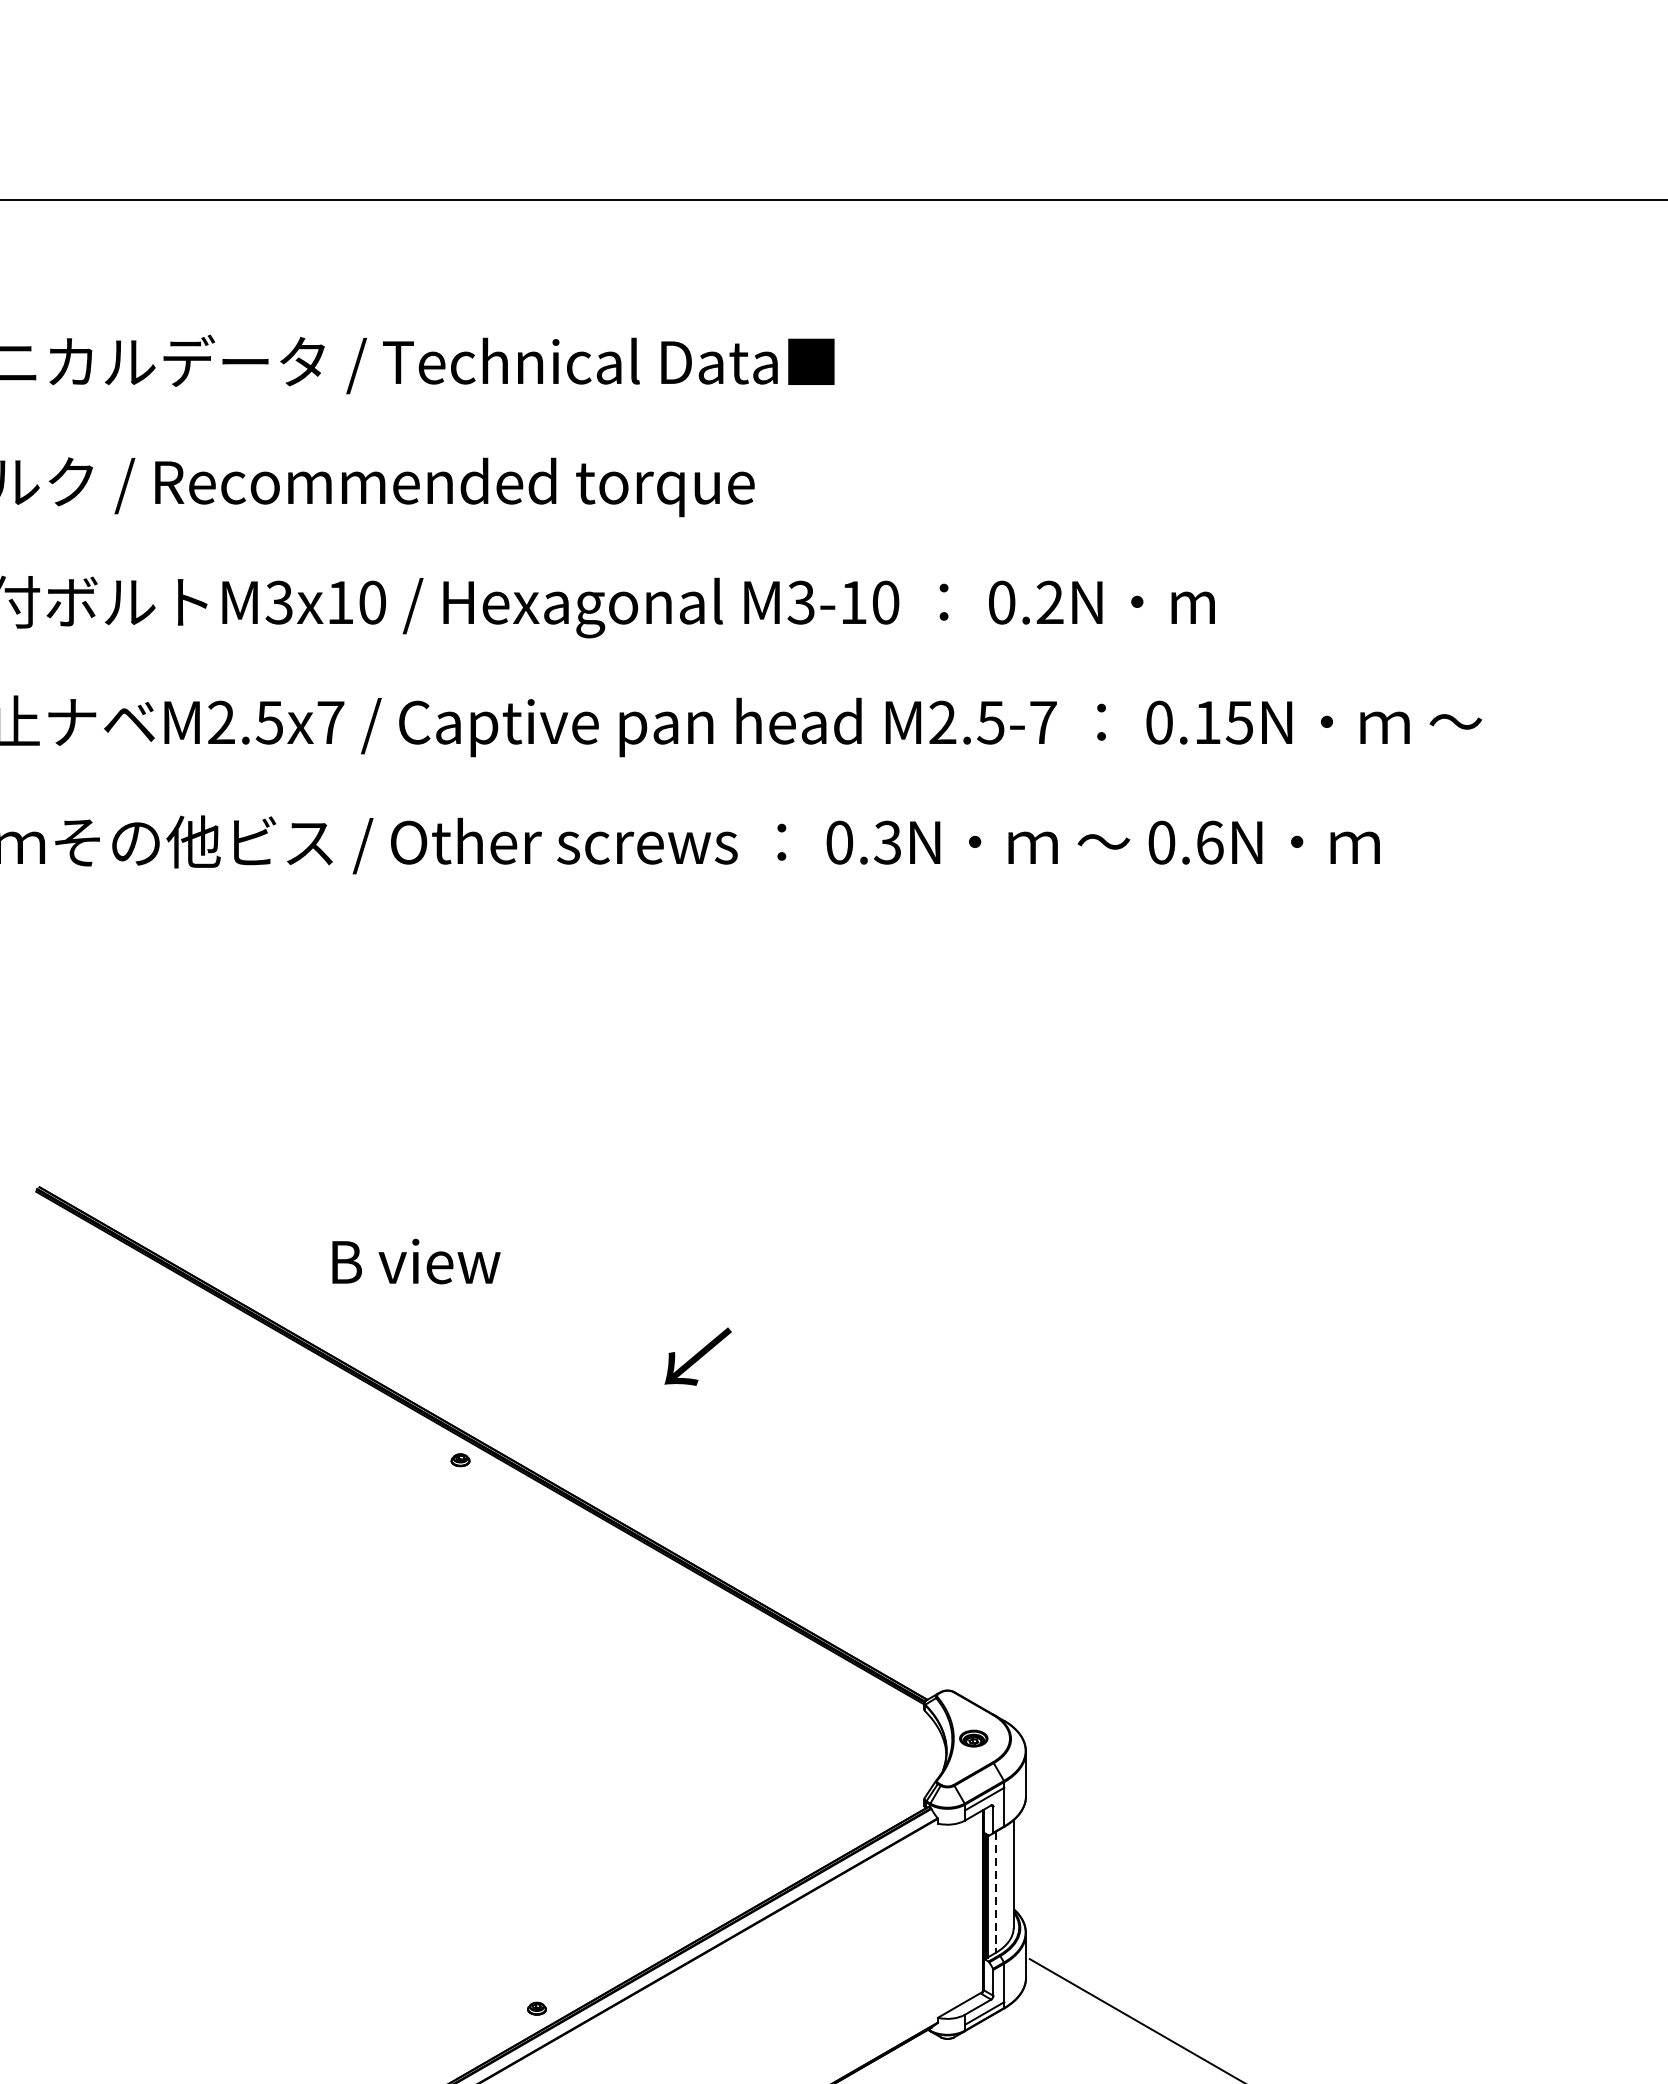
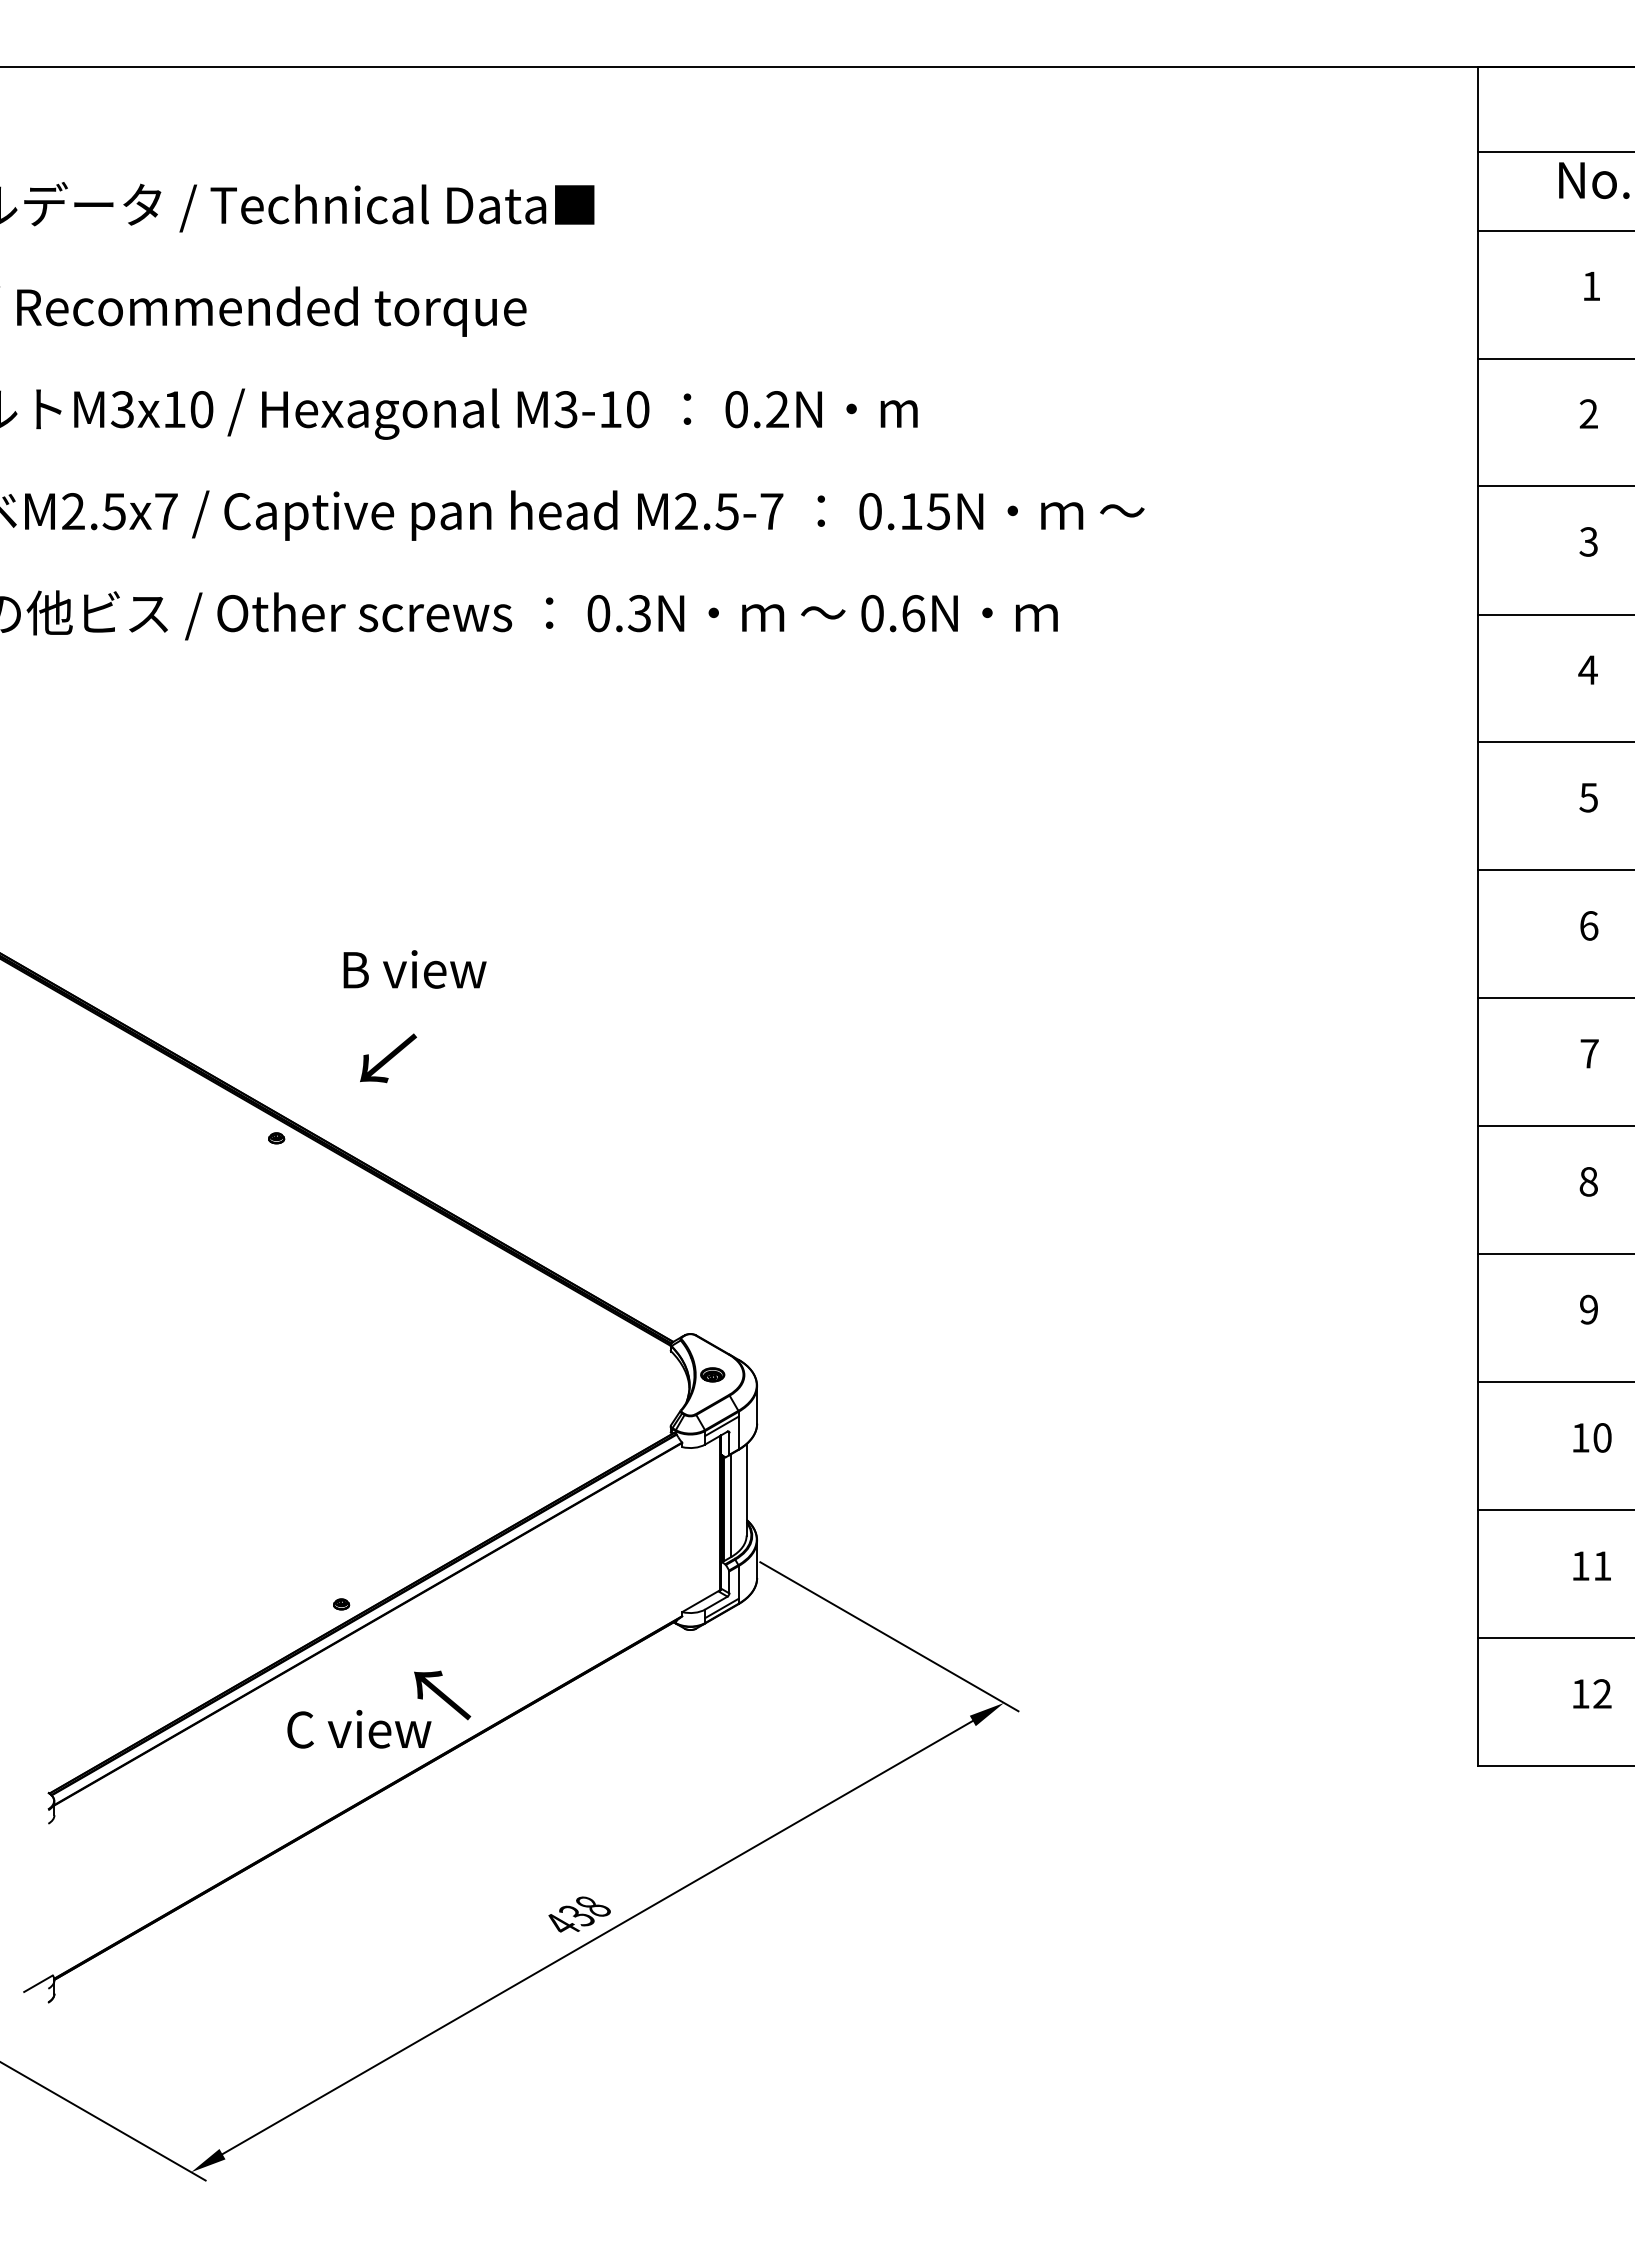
text: (415, 1261) -> (414, 969), moved
text: (698, 1356) -> (388, 1058), moved
line: (995, 1893) -> (731, 1506), dashed -> solid

